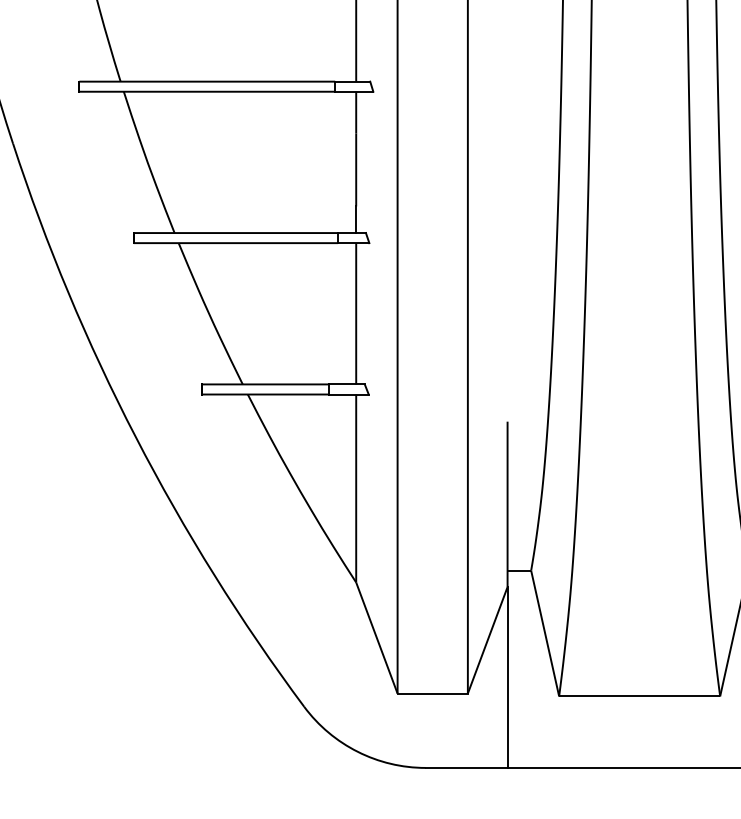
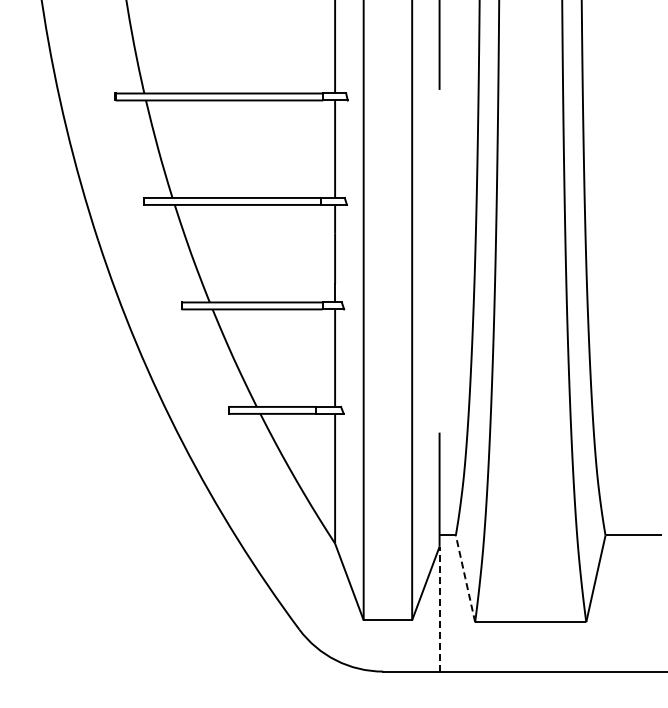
line: (545, 633) -> (465, 578), solid -> dashed
line: (507, 676) -> (439, 608), solid -> dashed

